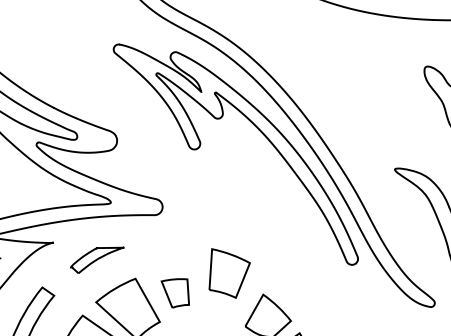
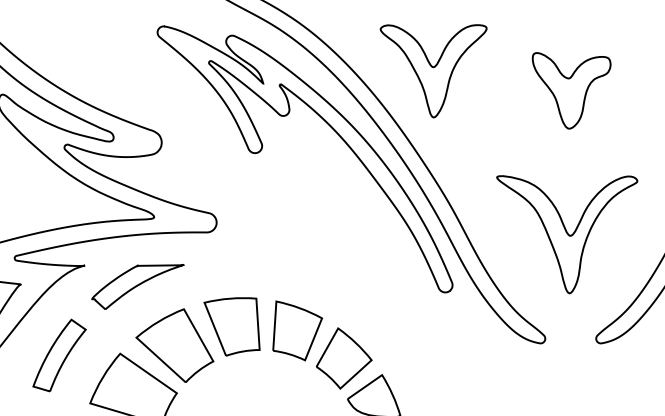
part: (342, 81) -> (433, 71), added
part: (97, 259) -> (137, 286), size x1.43
part: (229, 273) -> (297, 330), moved
part: (174, 293) -> (231, 326), size x1.67

